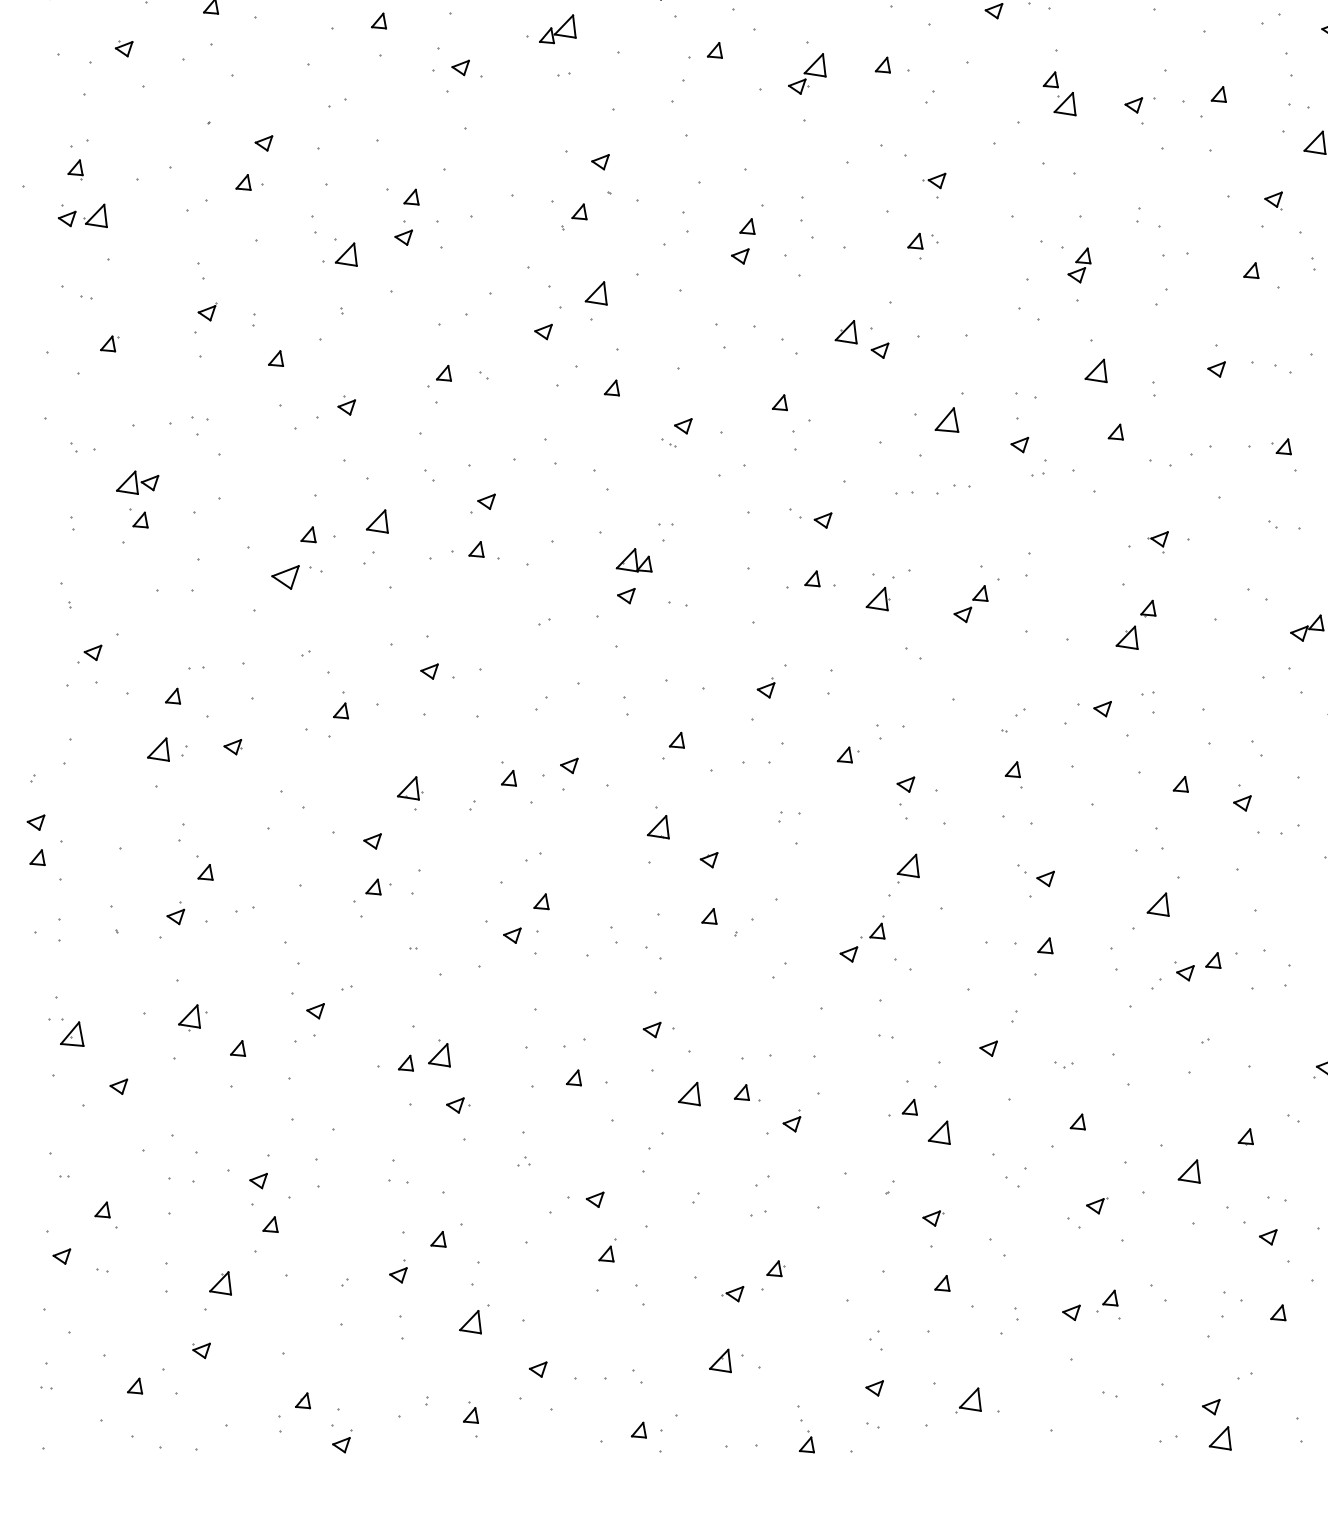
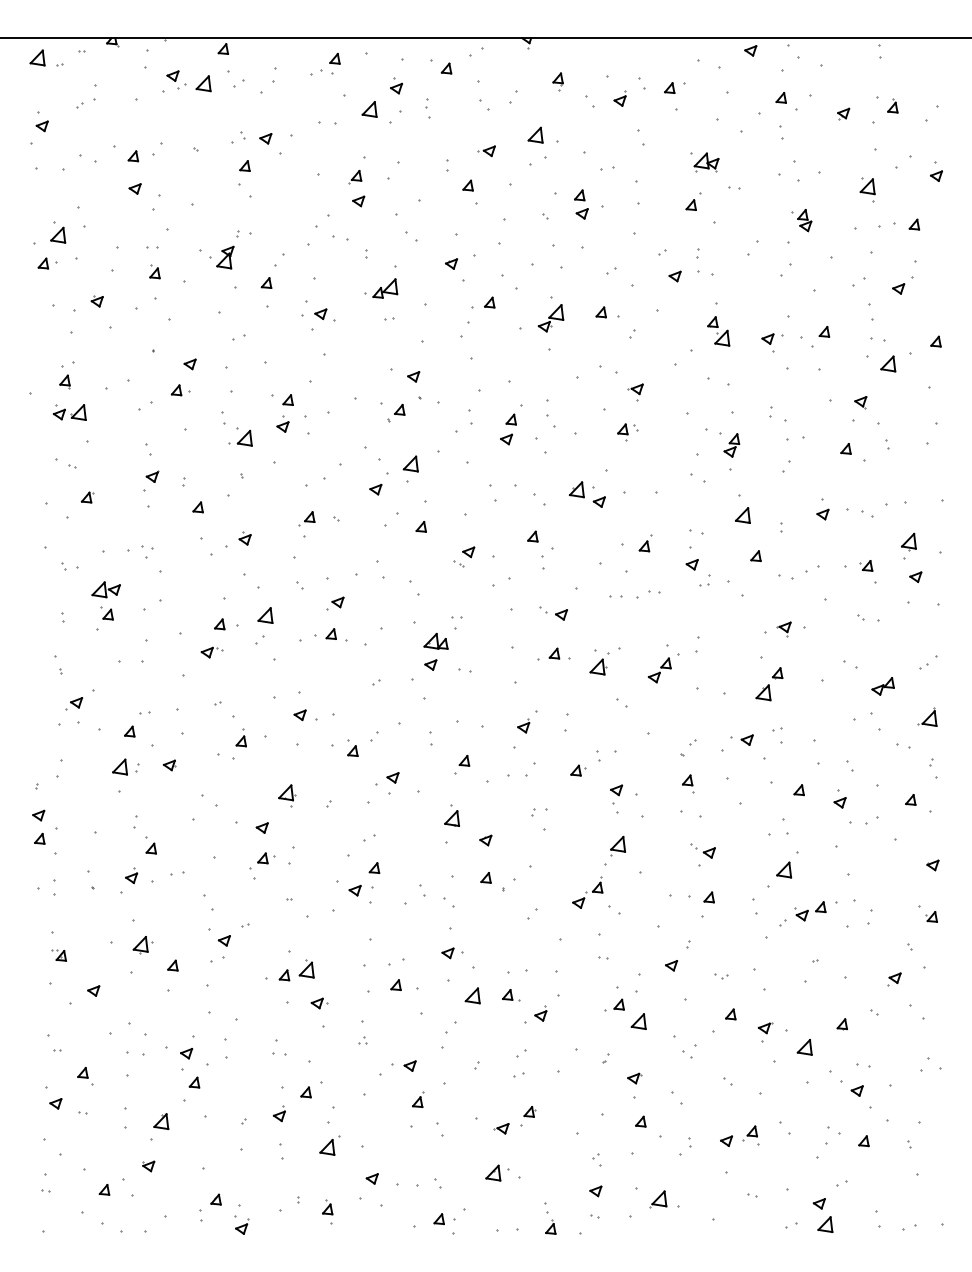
part: (949, 413) -> (645, 543), size x0.62
part: (296, 577) -> (211, 652), size x0.62
part: (508, 772) -> (352, 747), moved
part: (65, 1033) -> (58, 955), size x0.62
part: (1096, 1206) -> (765, 1028), moved

